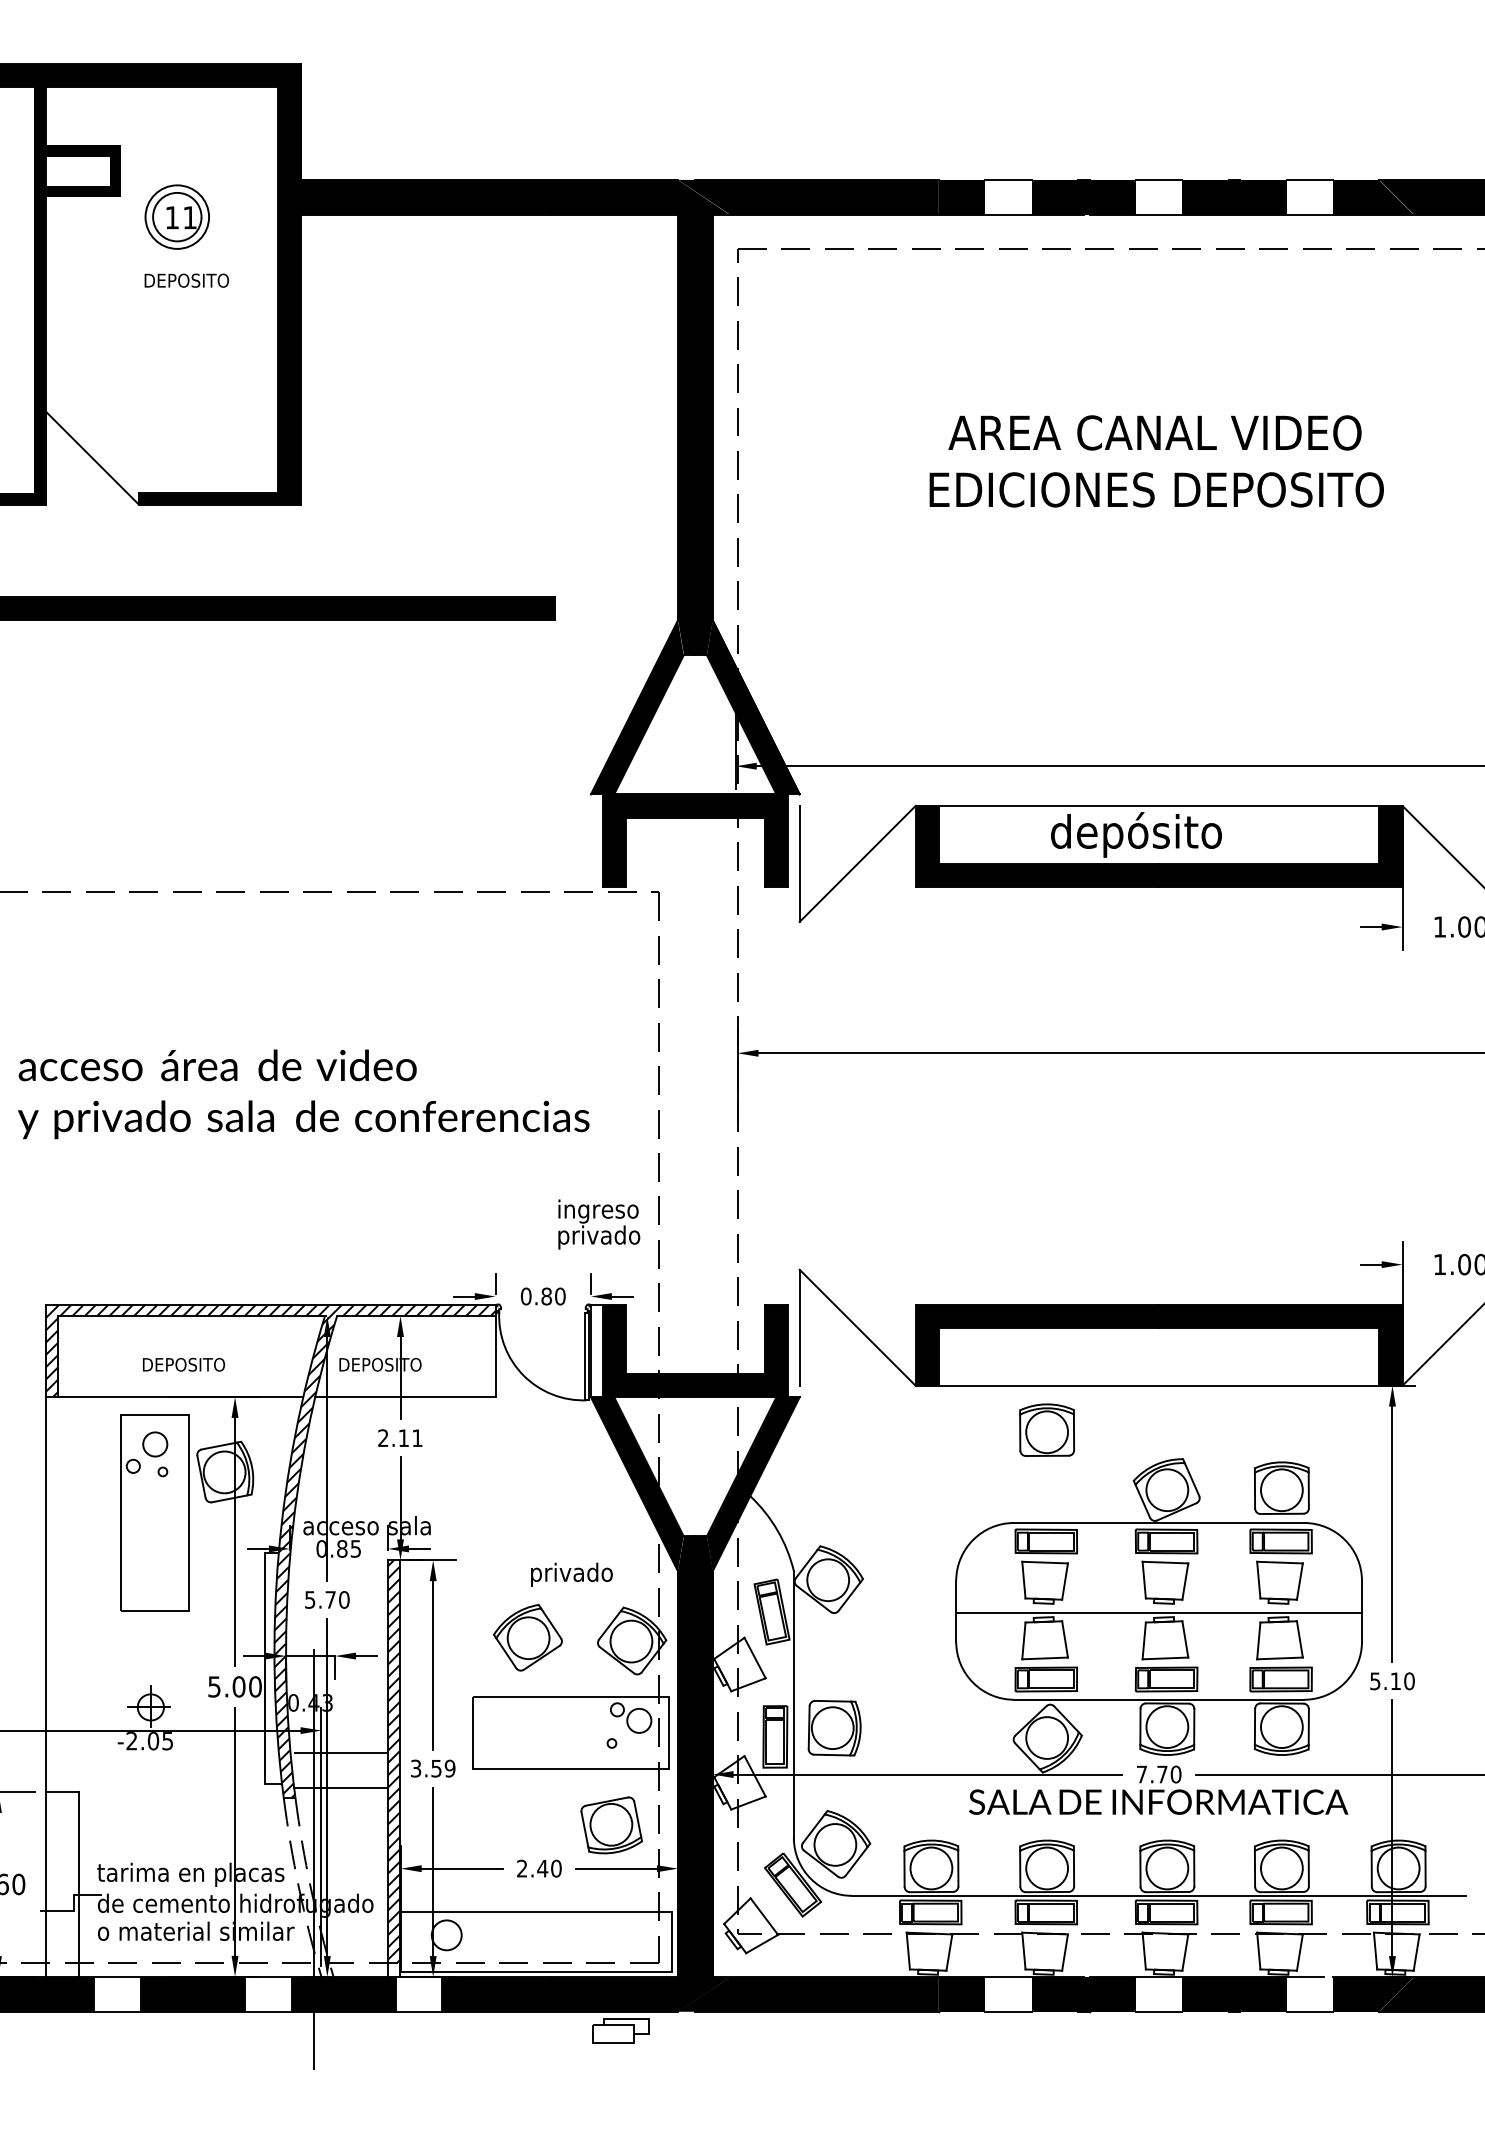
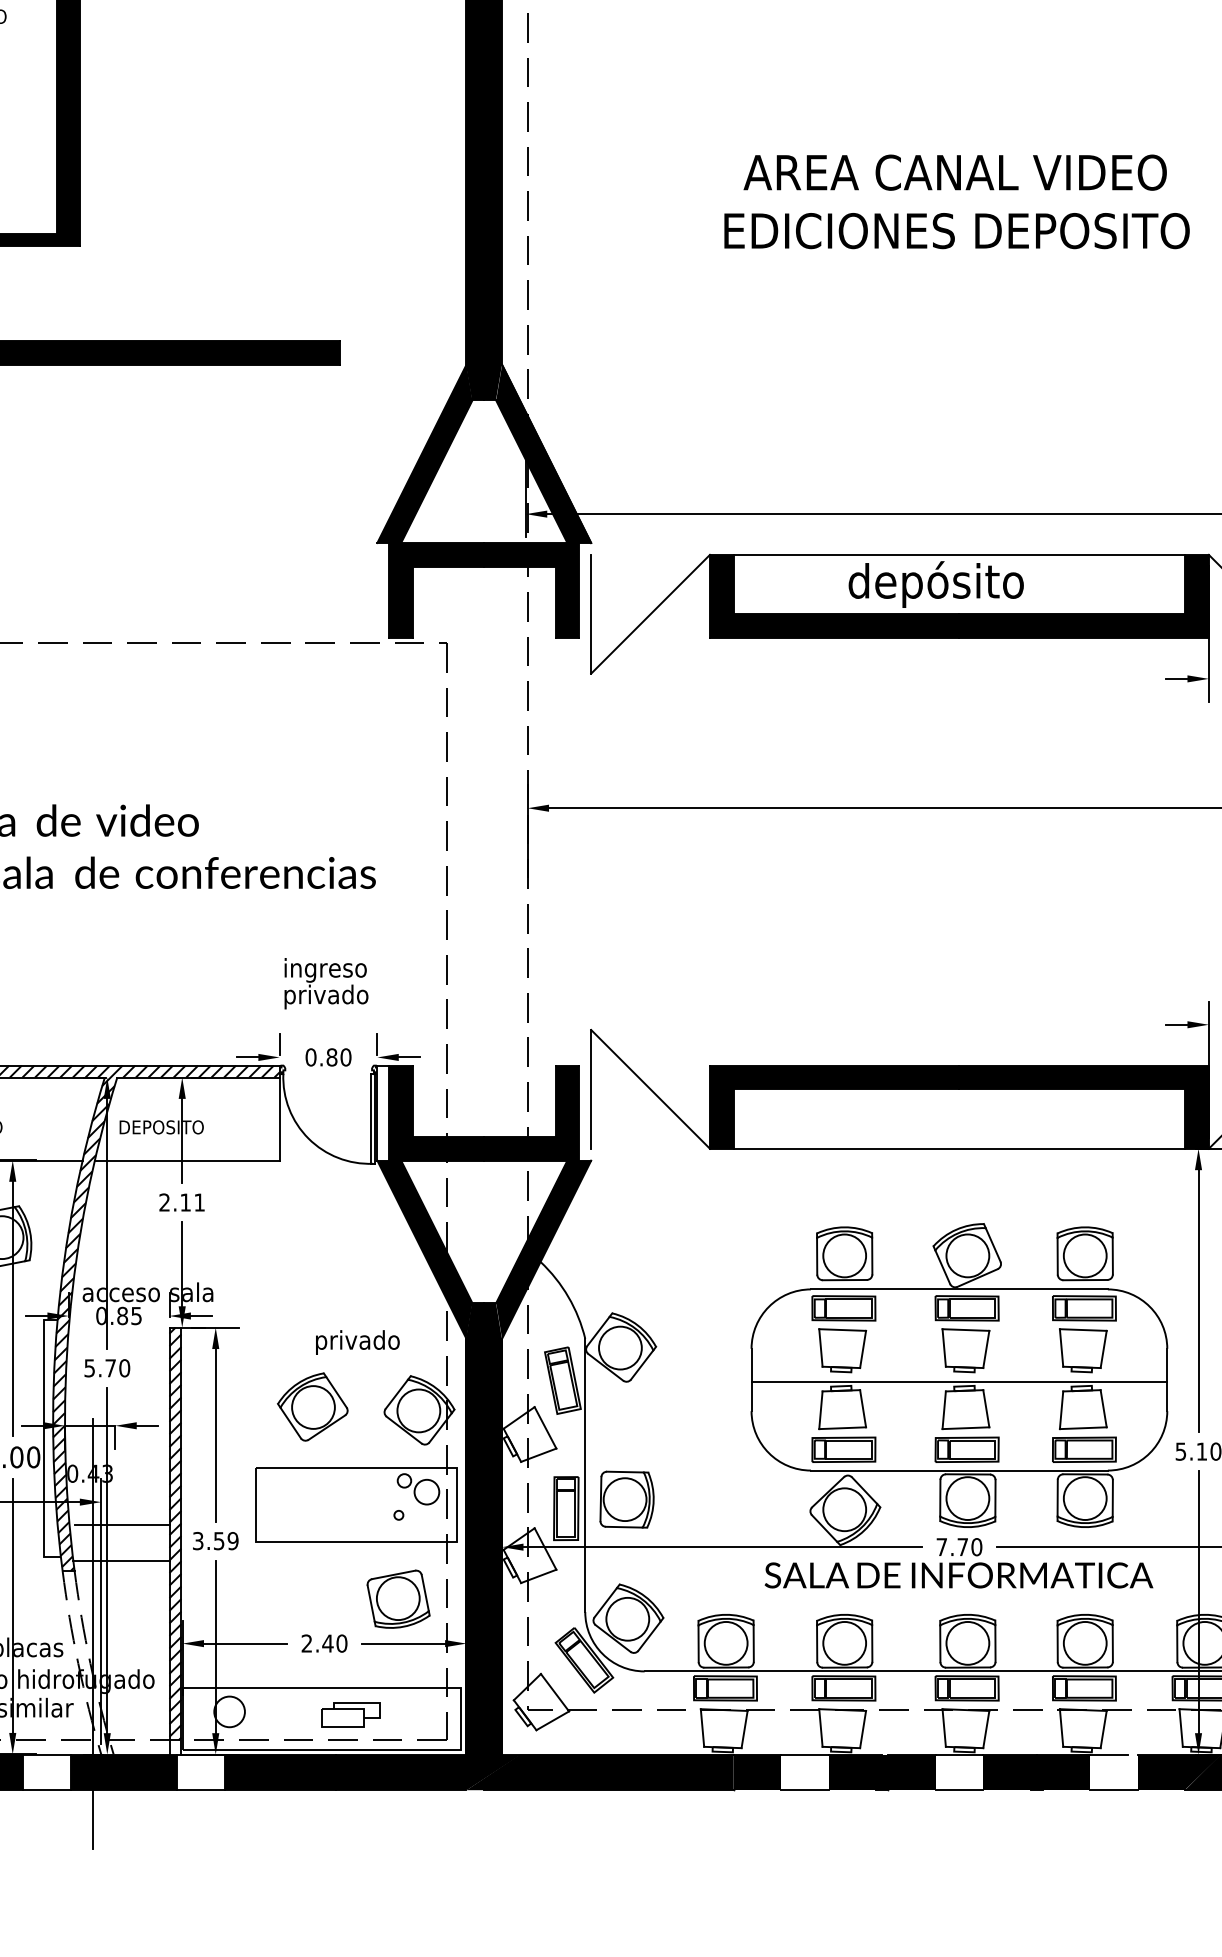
text: (599, 1224) -> (326, 983), moved
part: (1047, 1429) -> (845, 1253), moved
part: (620, 2030) -> (350, 1714), moved

